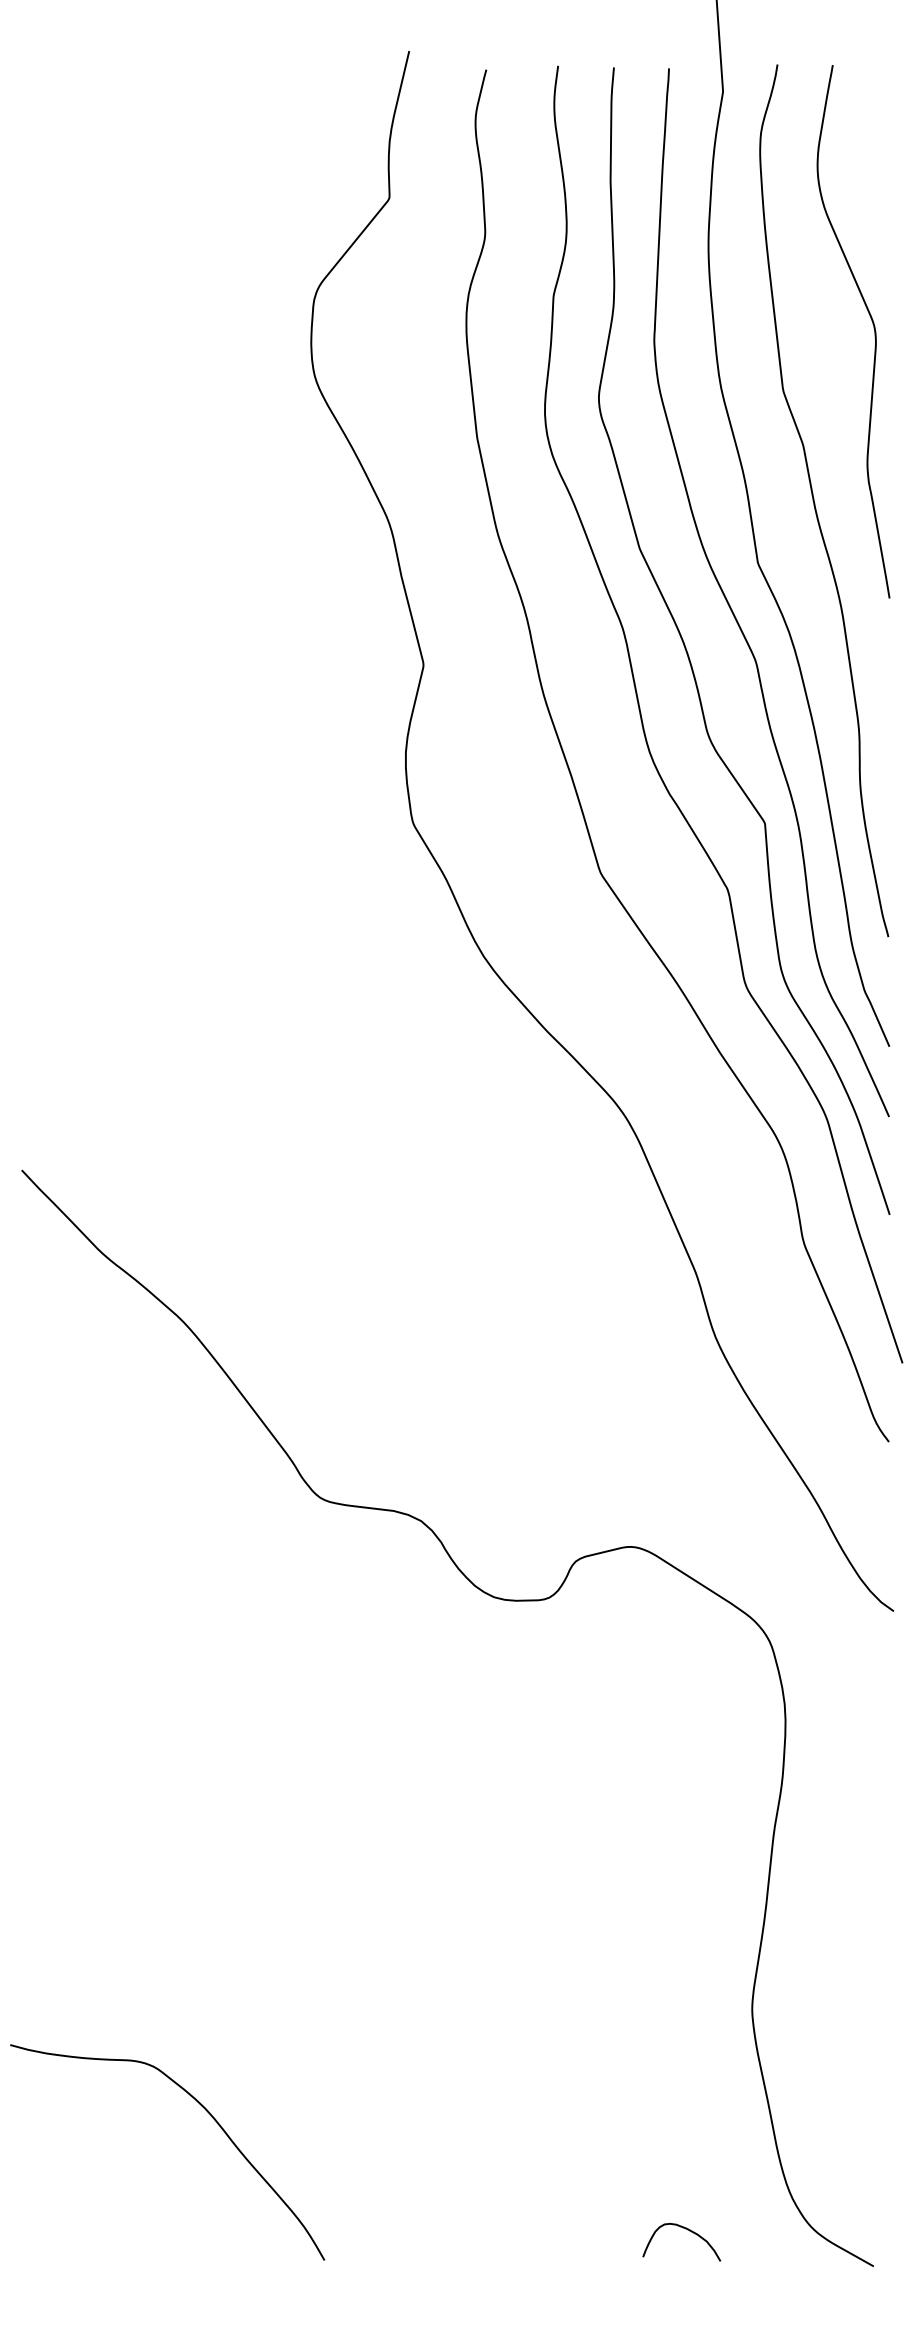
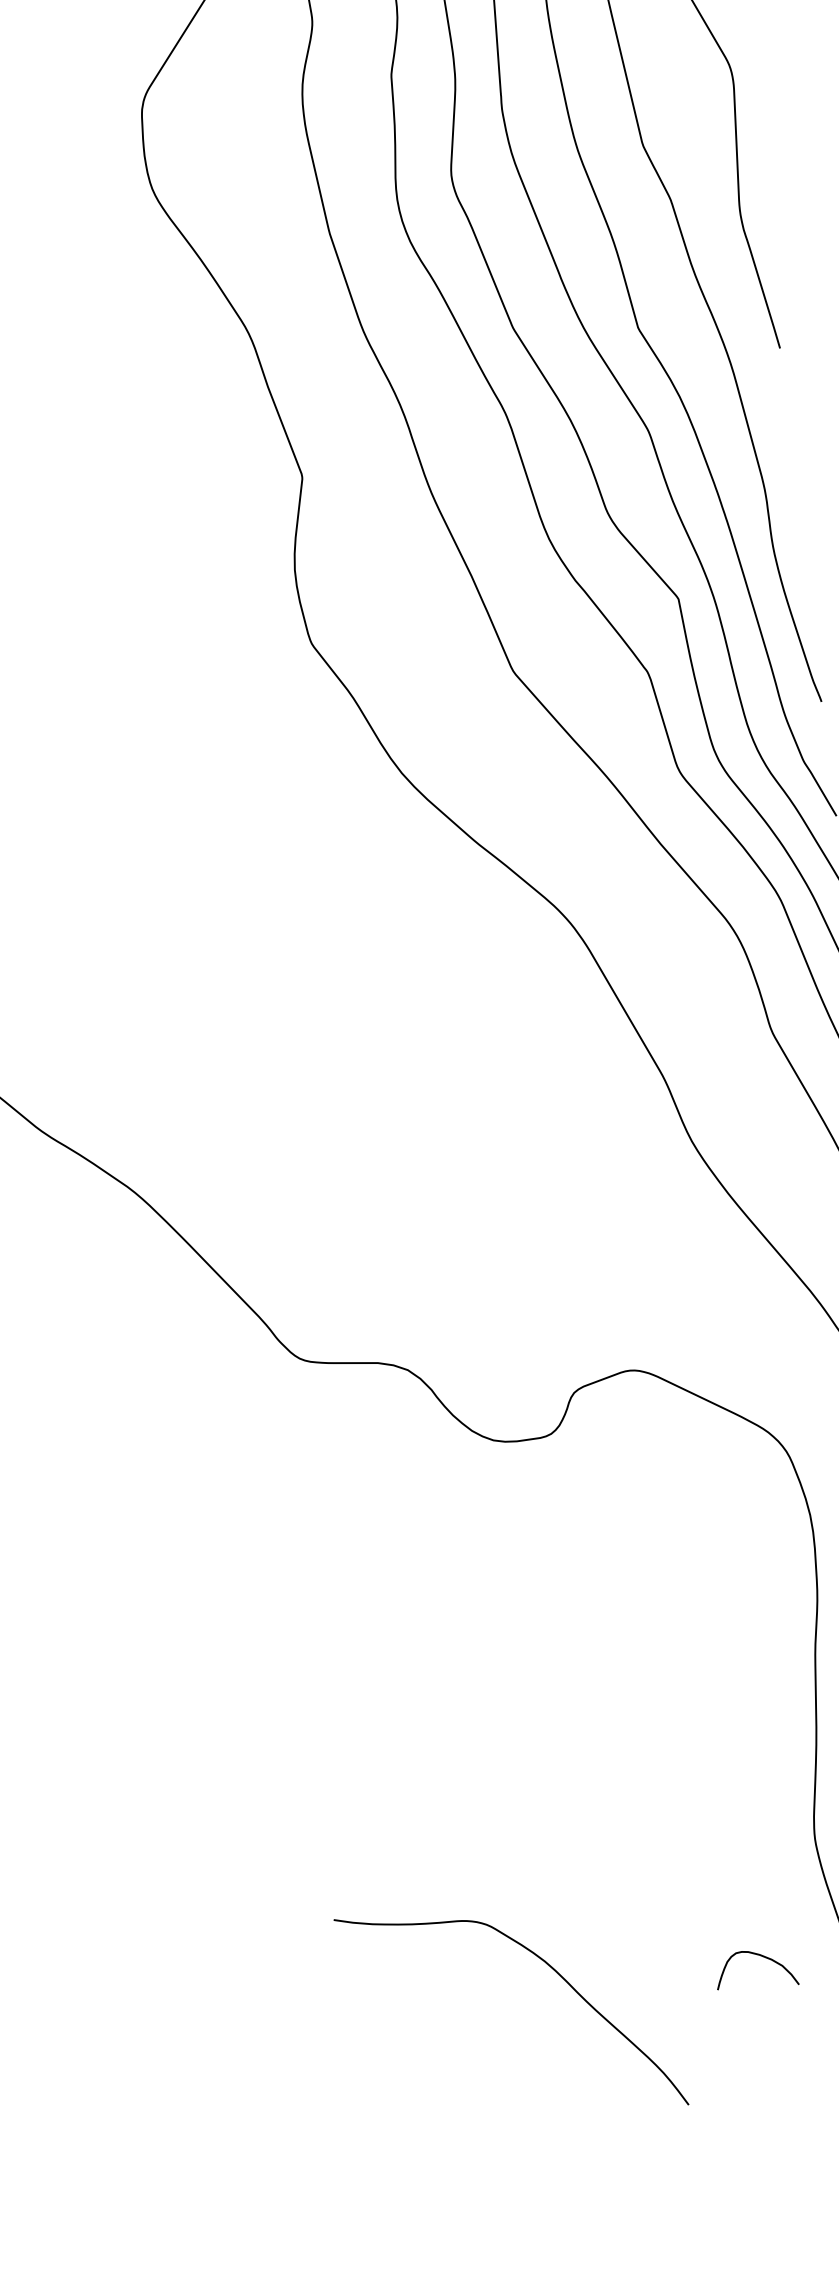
curve: (211, 2117) -> (552, 1970), moved
curve: (687, 2230) -> (760, 1956), moved

